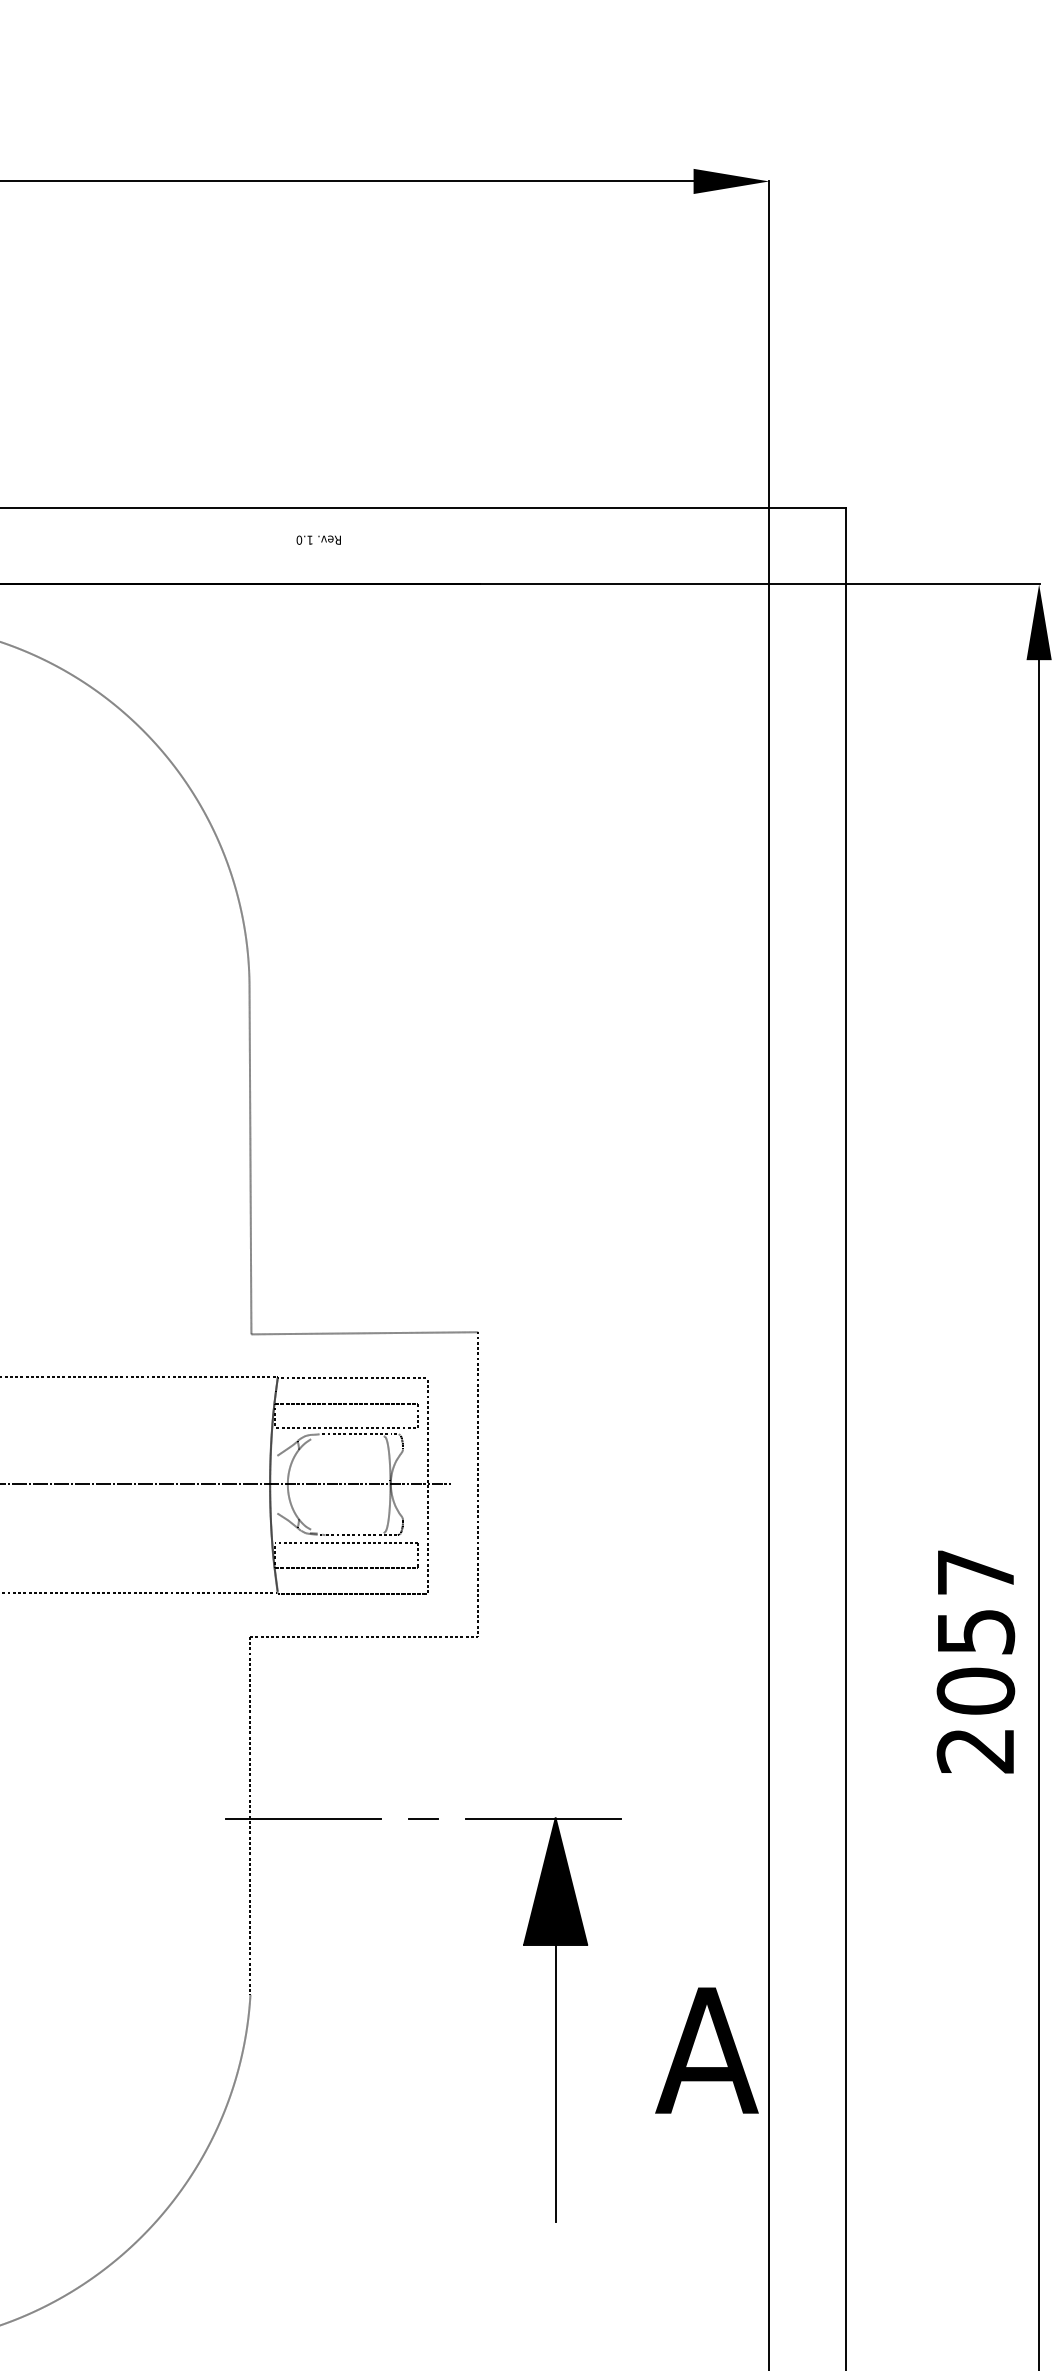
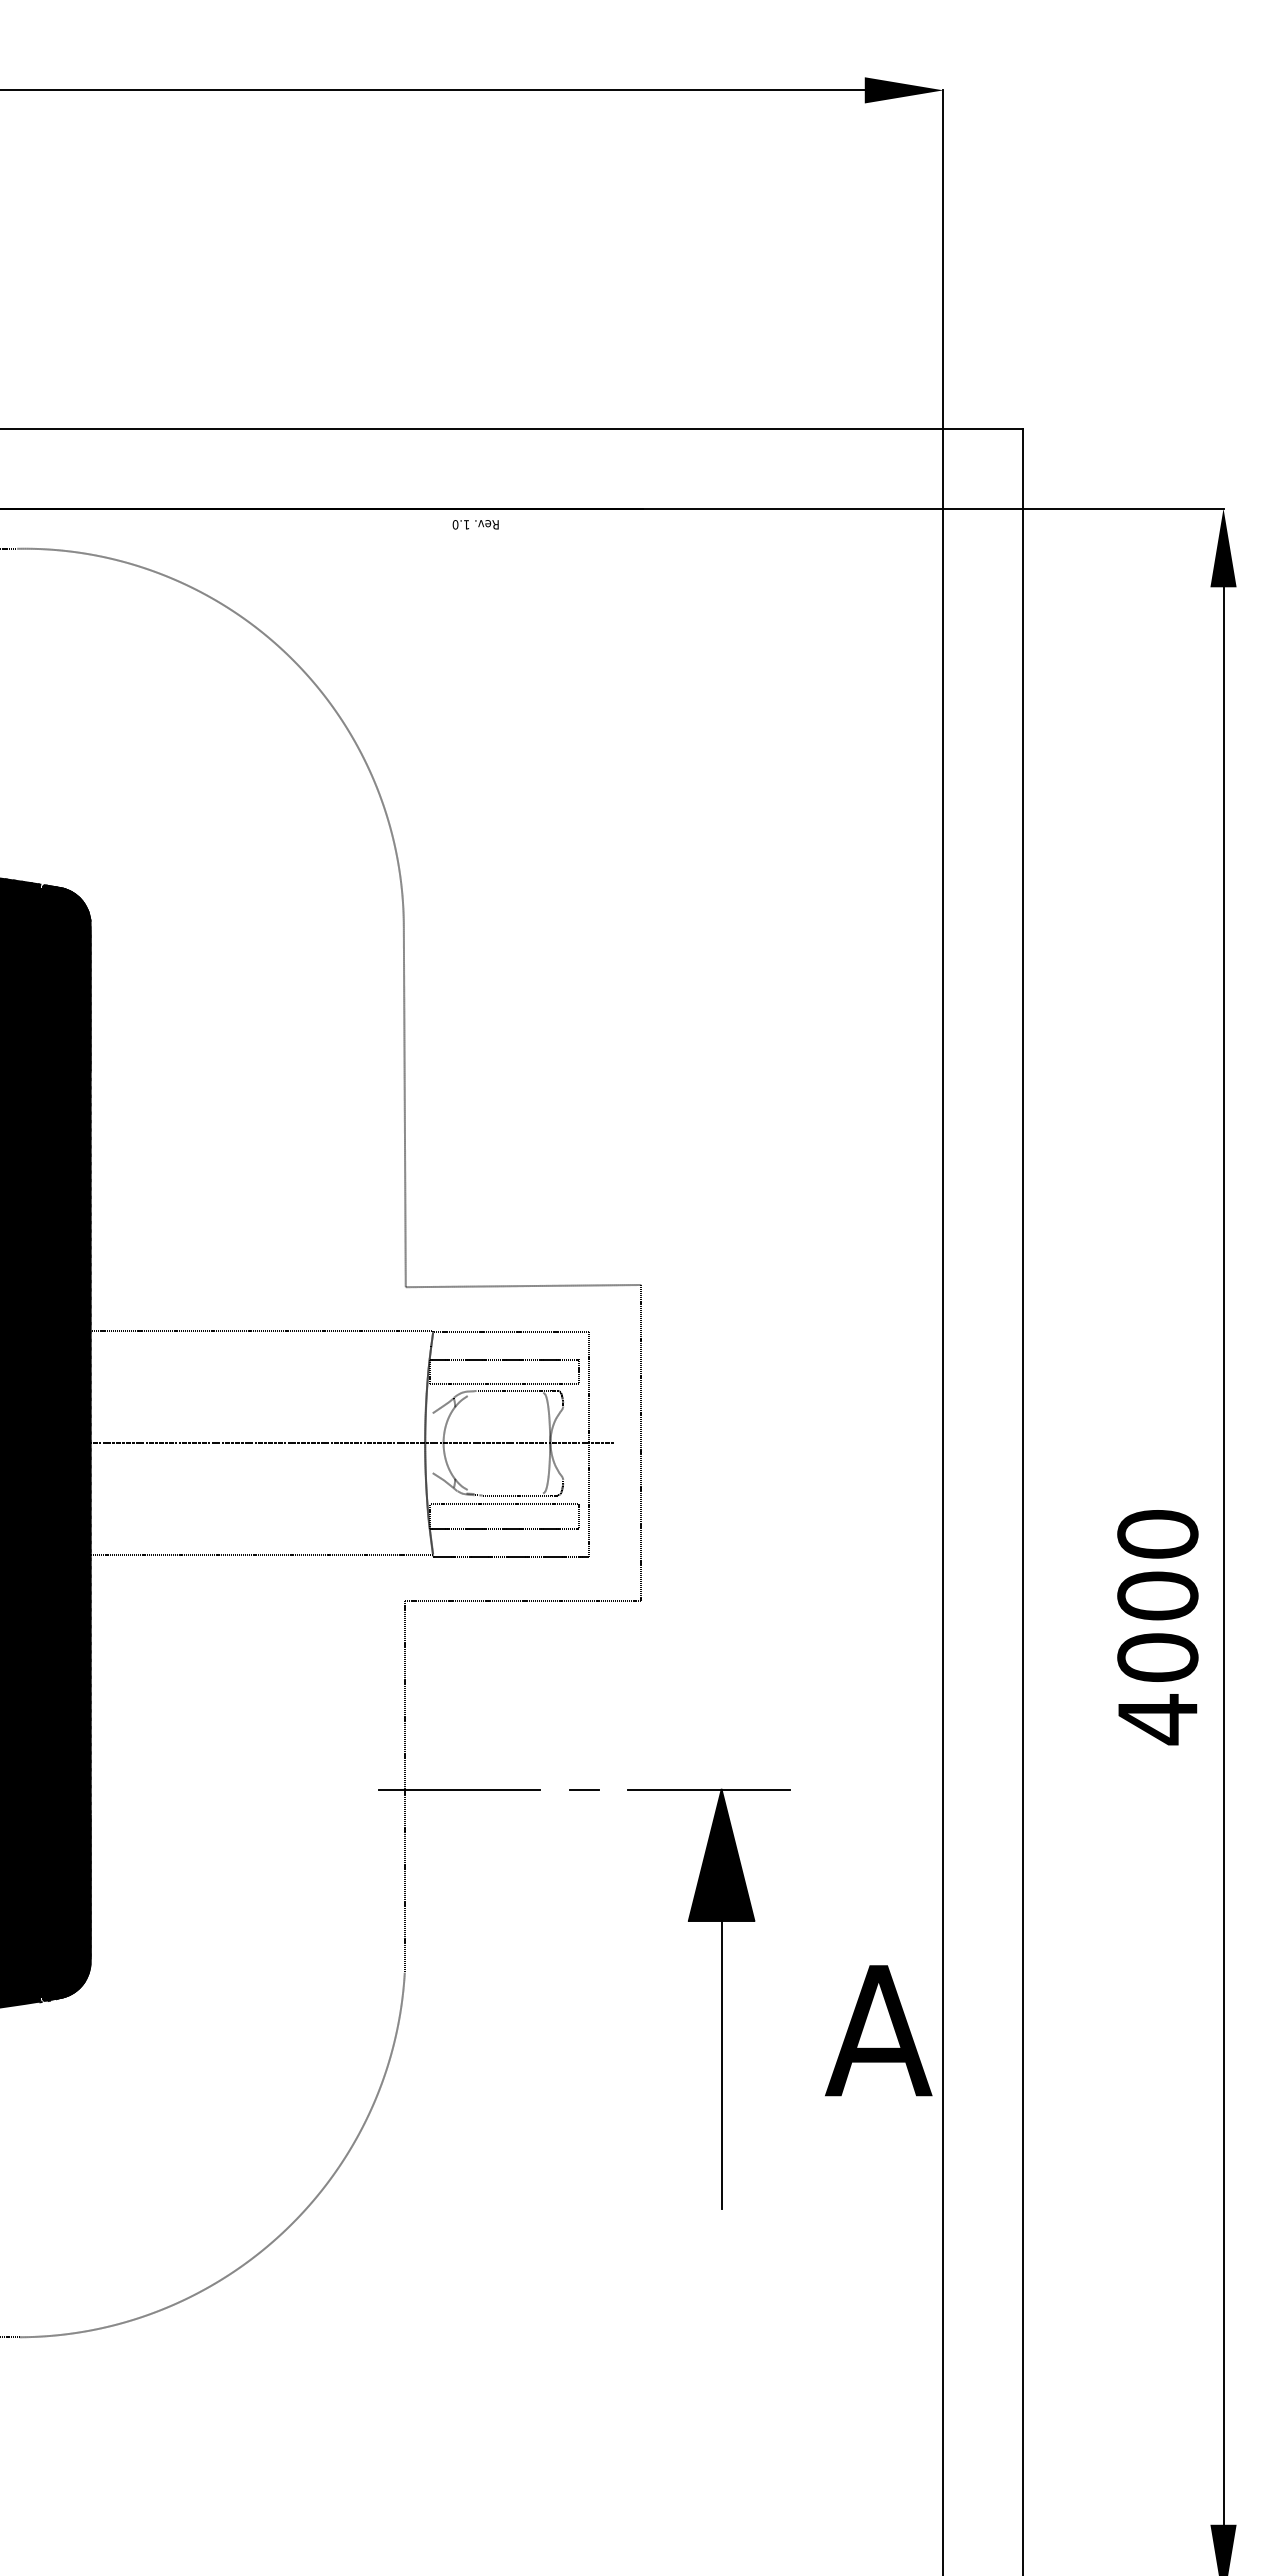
text: (318, 539) -> (475, 524), moved
text: (975, 1662) -> (1157, 1627), 2057 -> 4000

